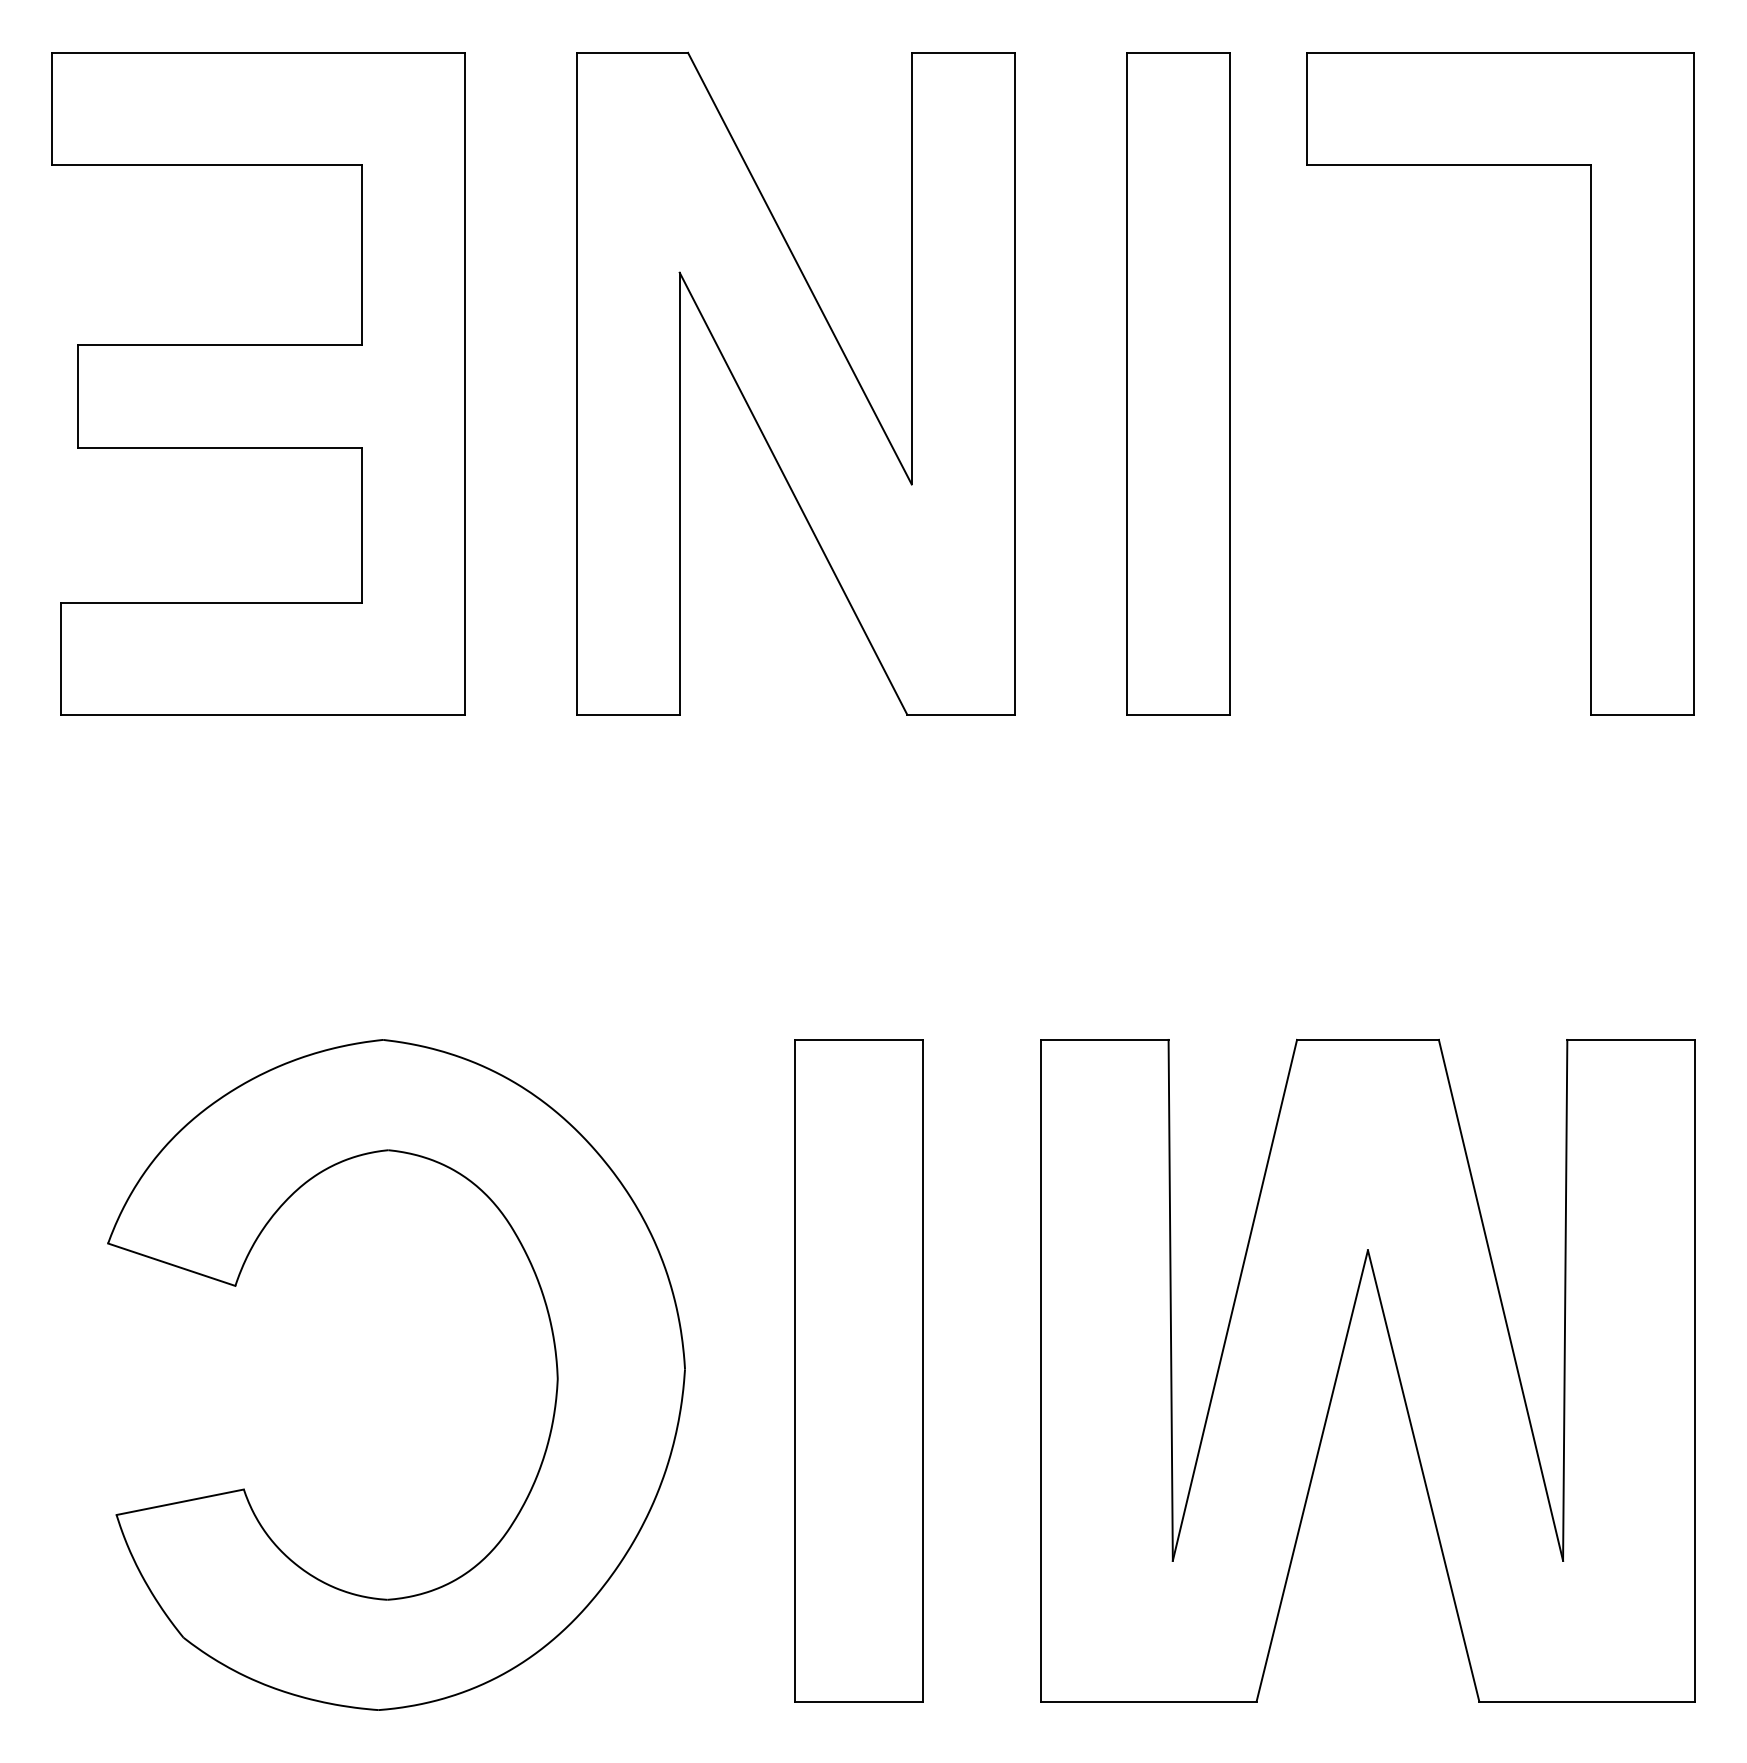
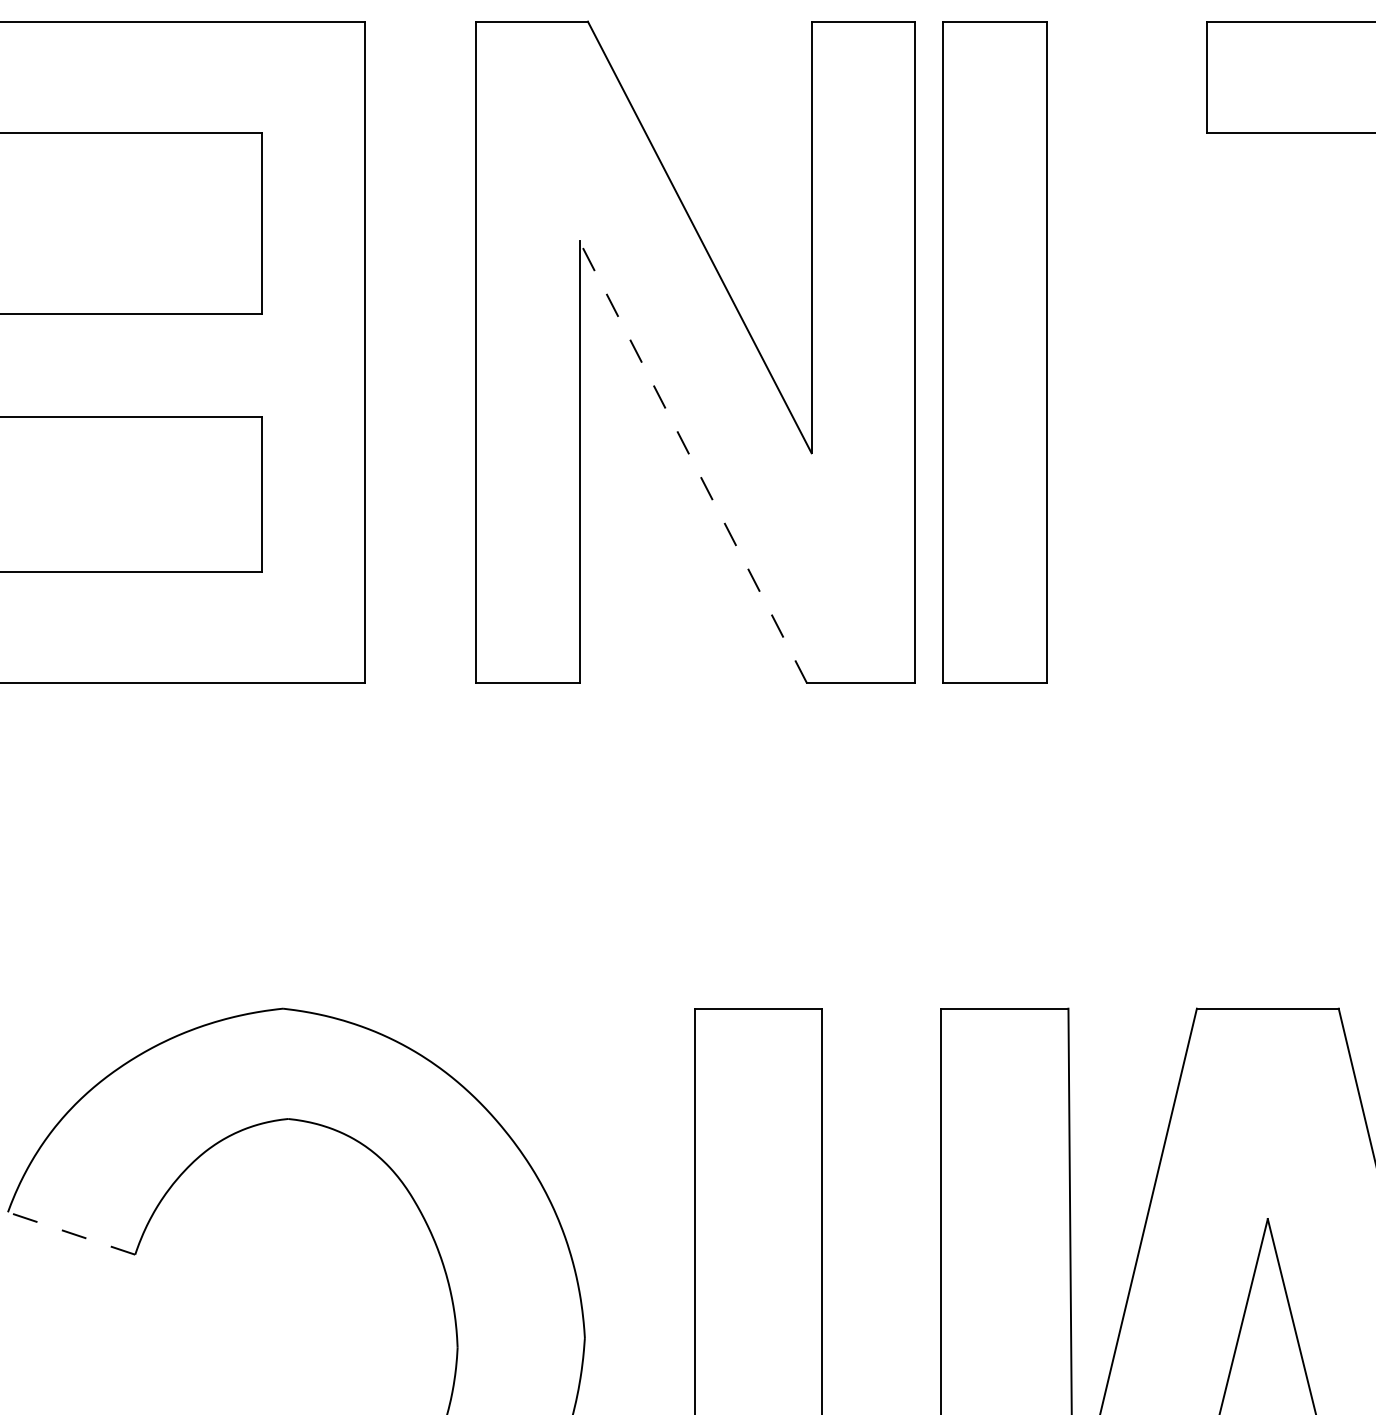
part: (1178, 383) -> (995, 352), moved
line: (793, 493) -> (693, 462), solid -> dashed
line: (171, 1264) -> (71, 1233), solid -> dashed

